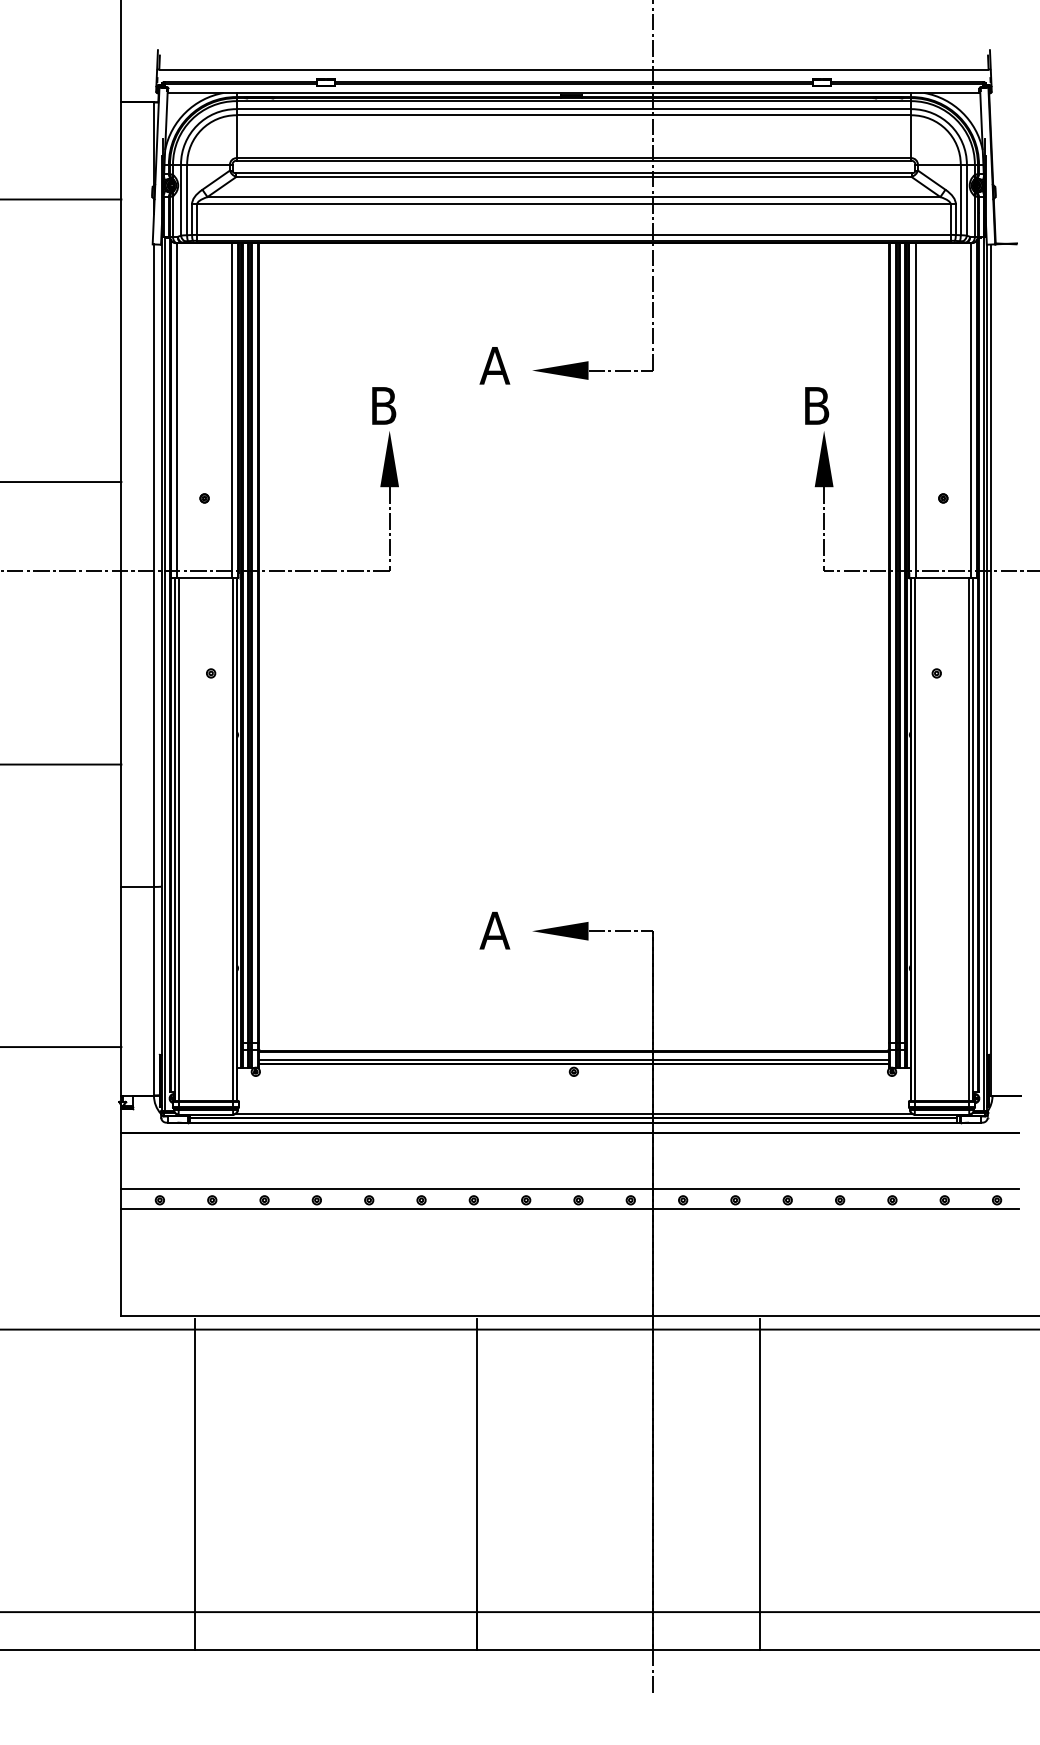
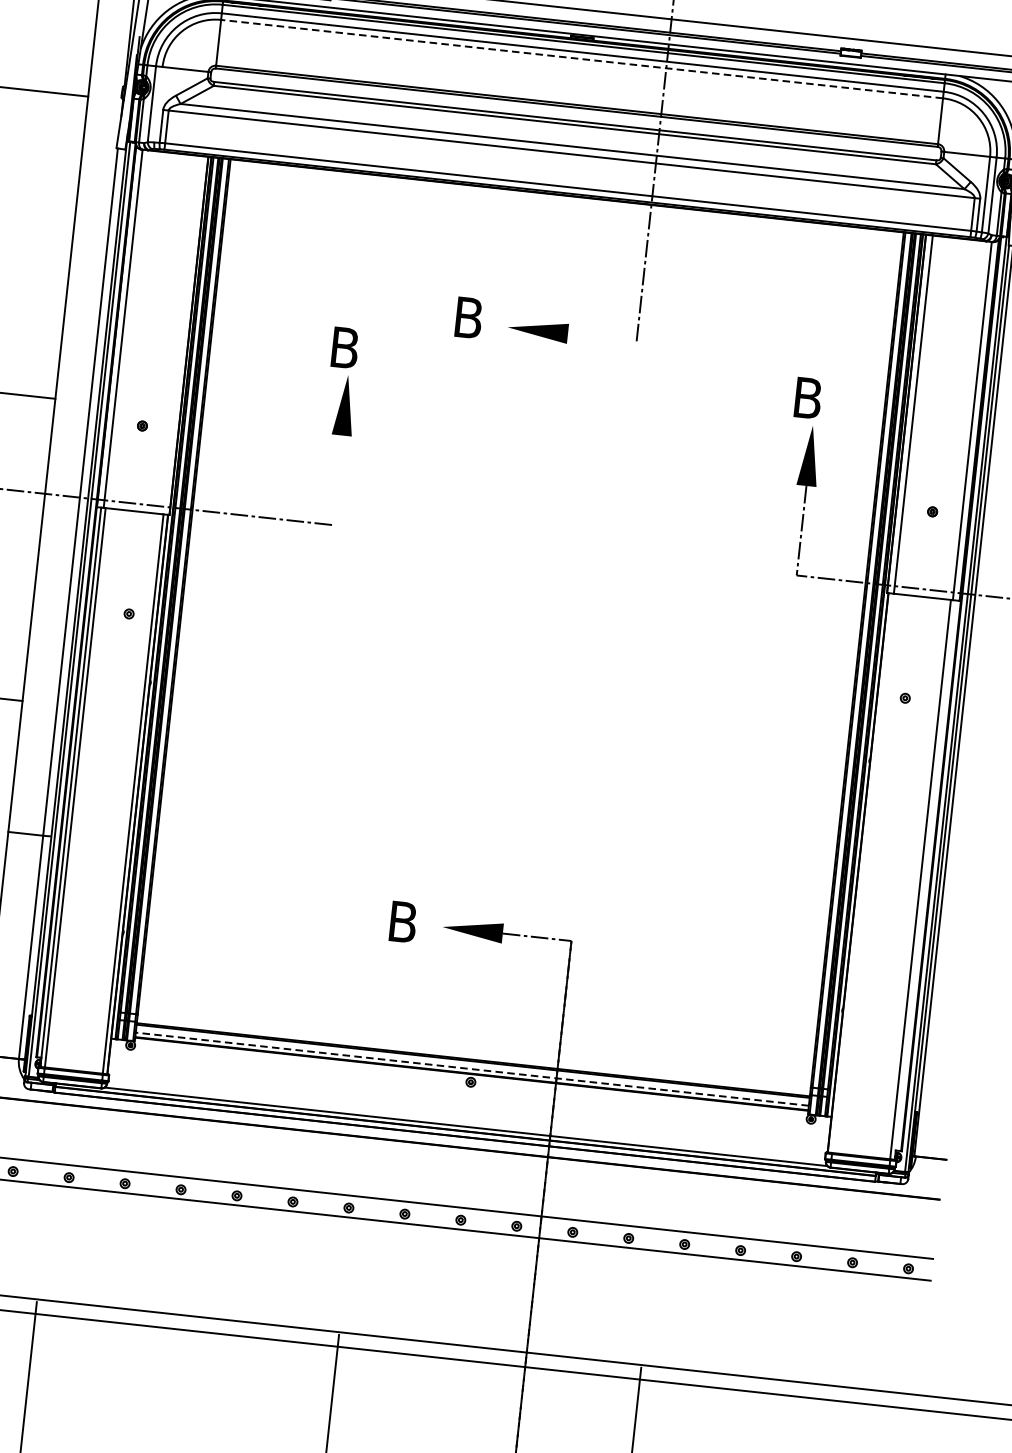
line: (573, 115) -> (581, 59), solid -> dashed
line: (187, 199) -> (158, 104), removed
text: (494, 365) -> (468, 317), A -> B
line: (620, 370) -> (602, 337), removed
line: (232, 410) -> (182, 335), removed
line: (389, 528) -> (336, 479), removed
line: (914, 838) -> (862, 872), removed
line: (973, 838) -> (925, 879), removed
text: (494, 930) -> (402, 921), A -> B
line: (573, 1059) -> (471, 1069), solid -> dashed

